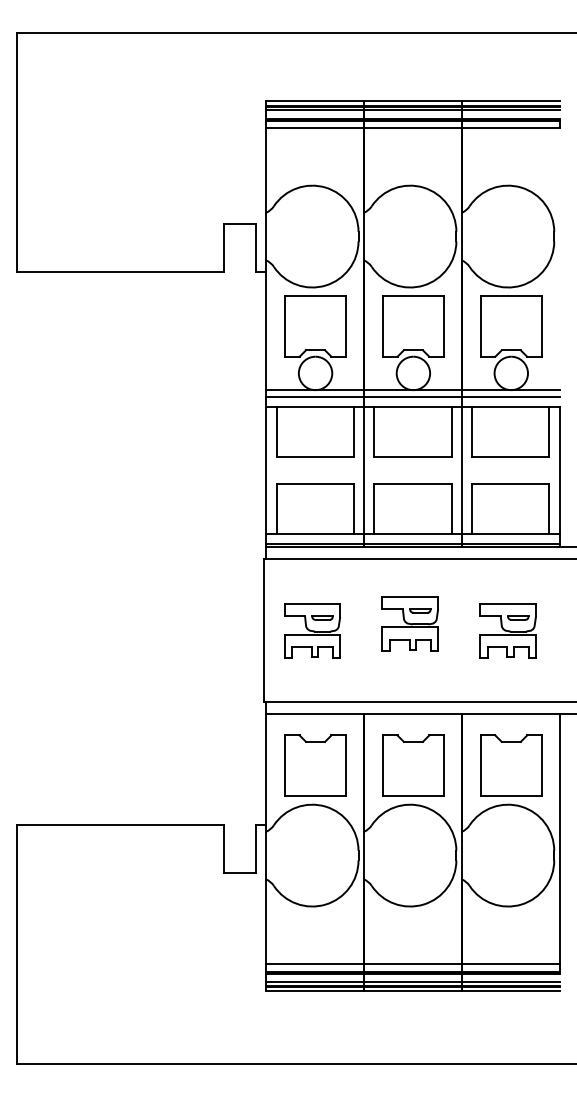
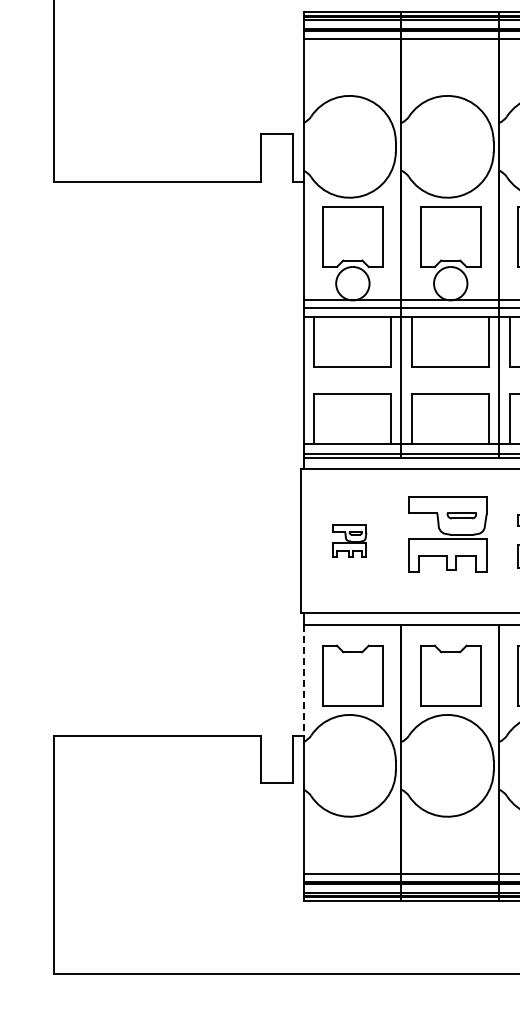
part: (409, 623) -> (446, 533), size x1.4
part: (312, 630) -> (349, 540), size x0.6
line: (266, 773) -> (303, 683), solid -> dashed

